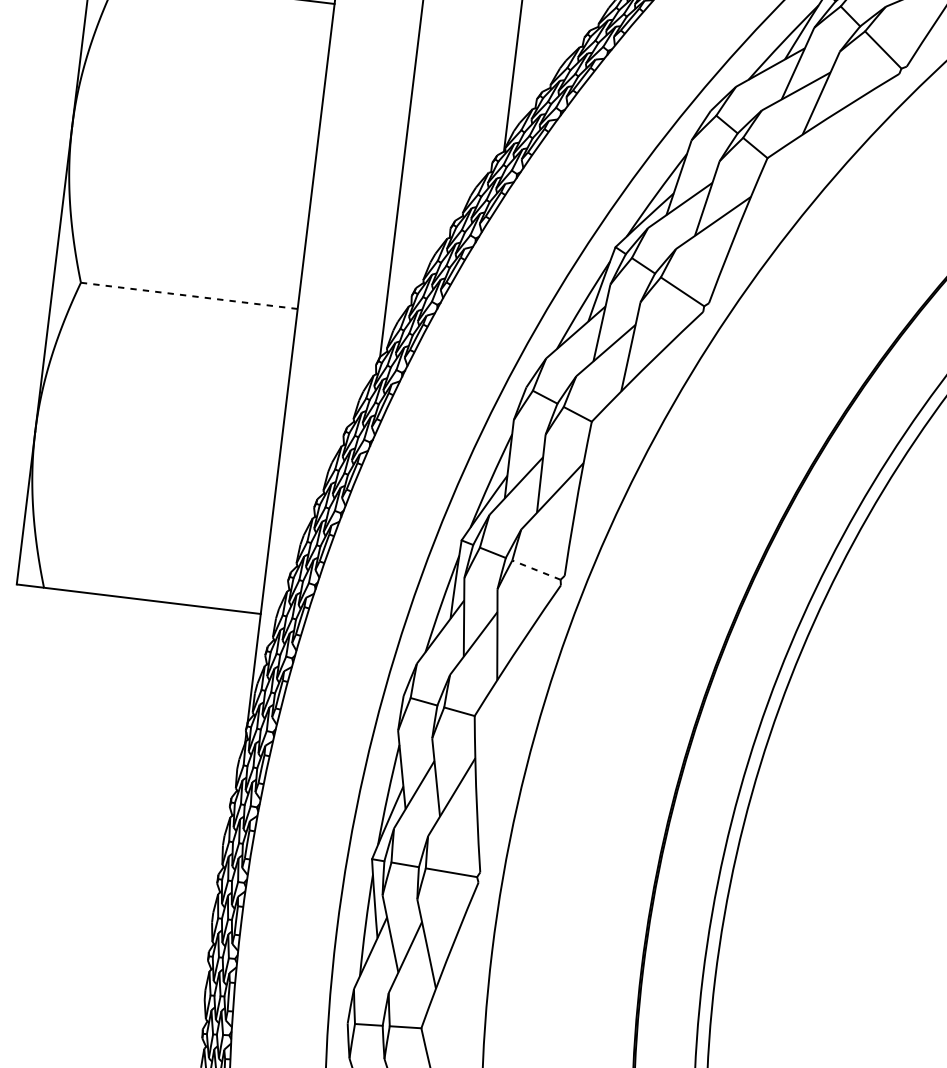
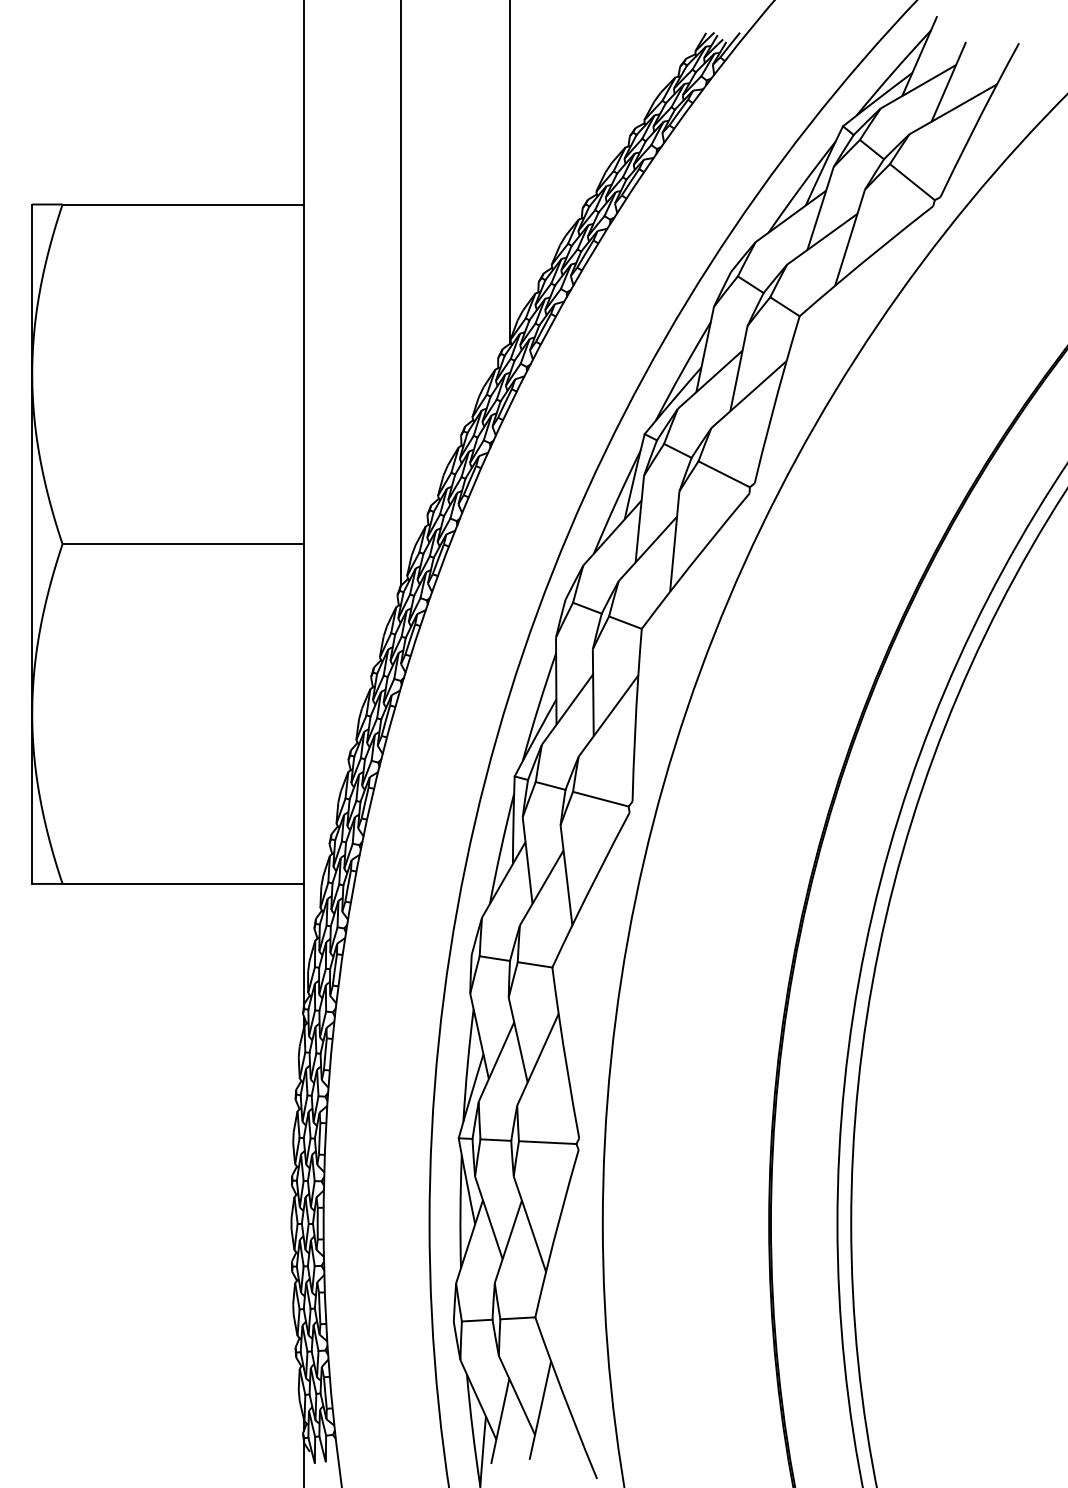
line: (189, 296) -> (183, 544), dashed -> solid
line: (536, 570) -> (600, 799), dashed -> solid

